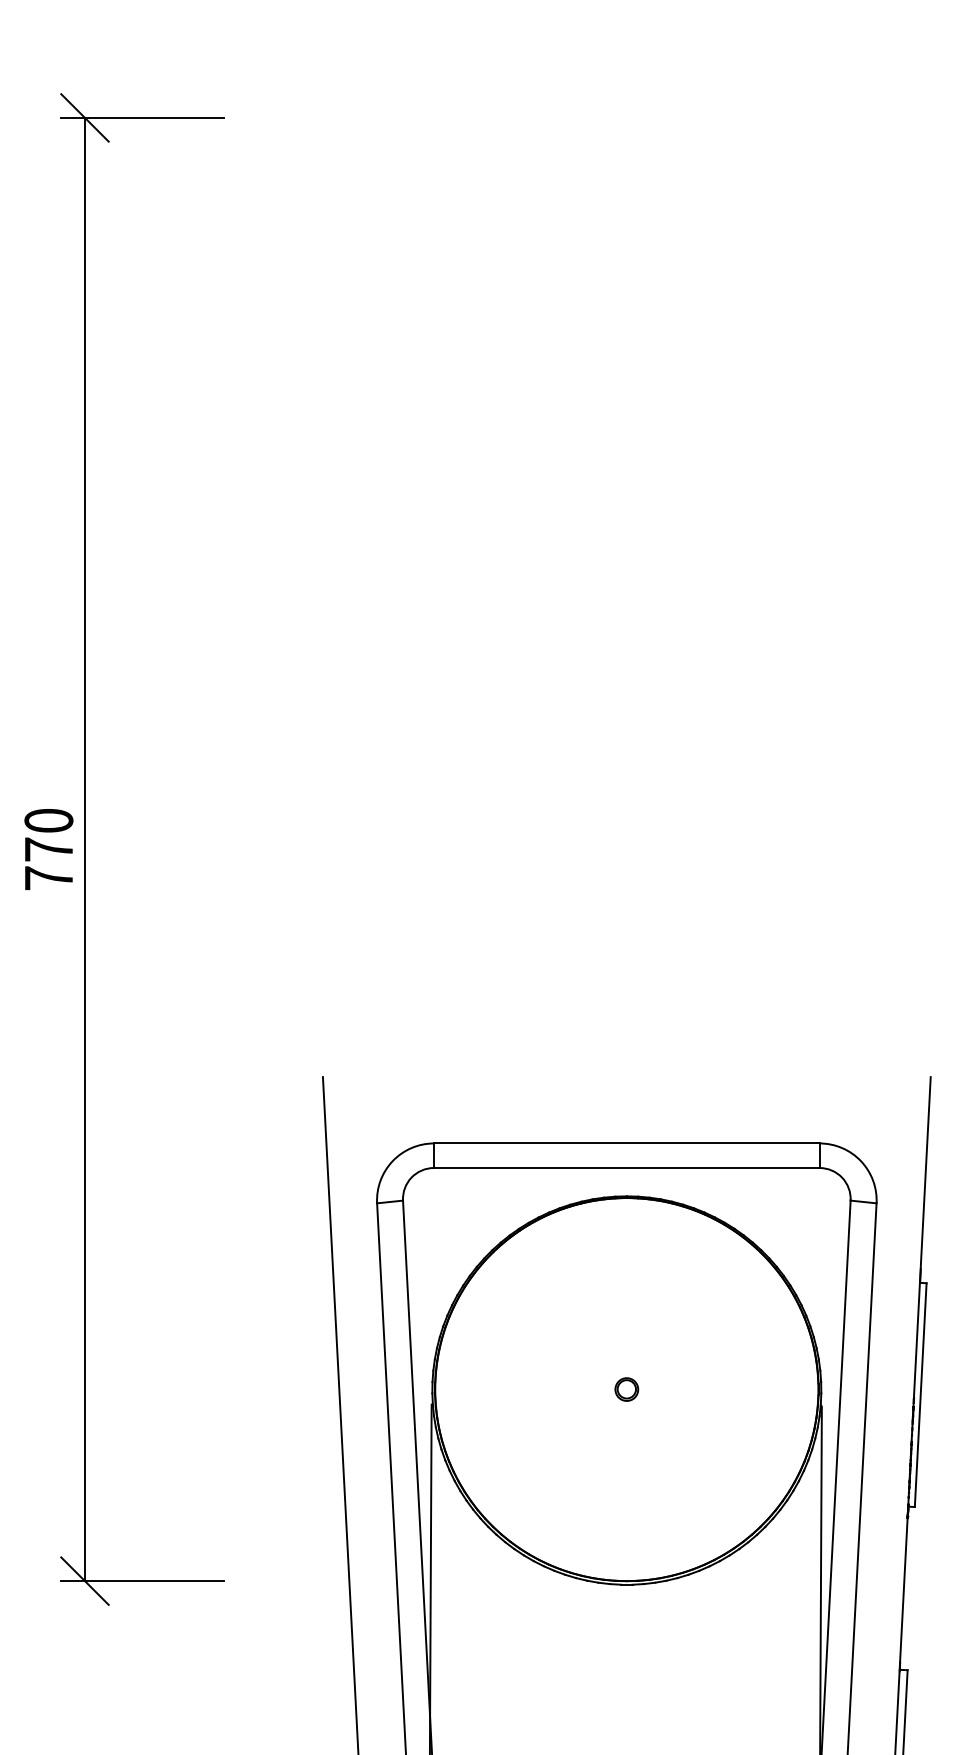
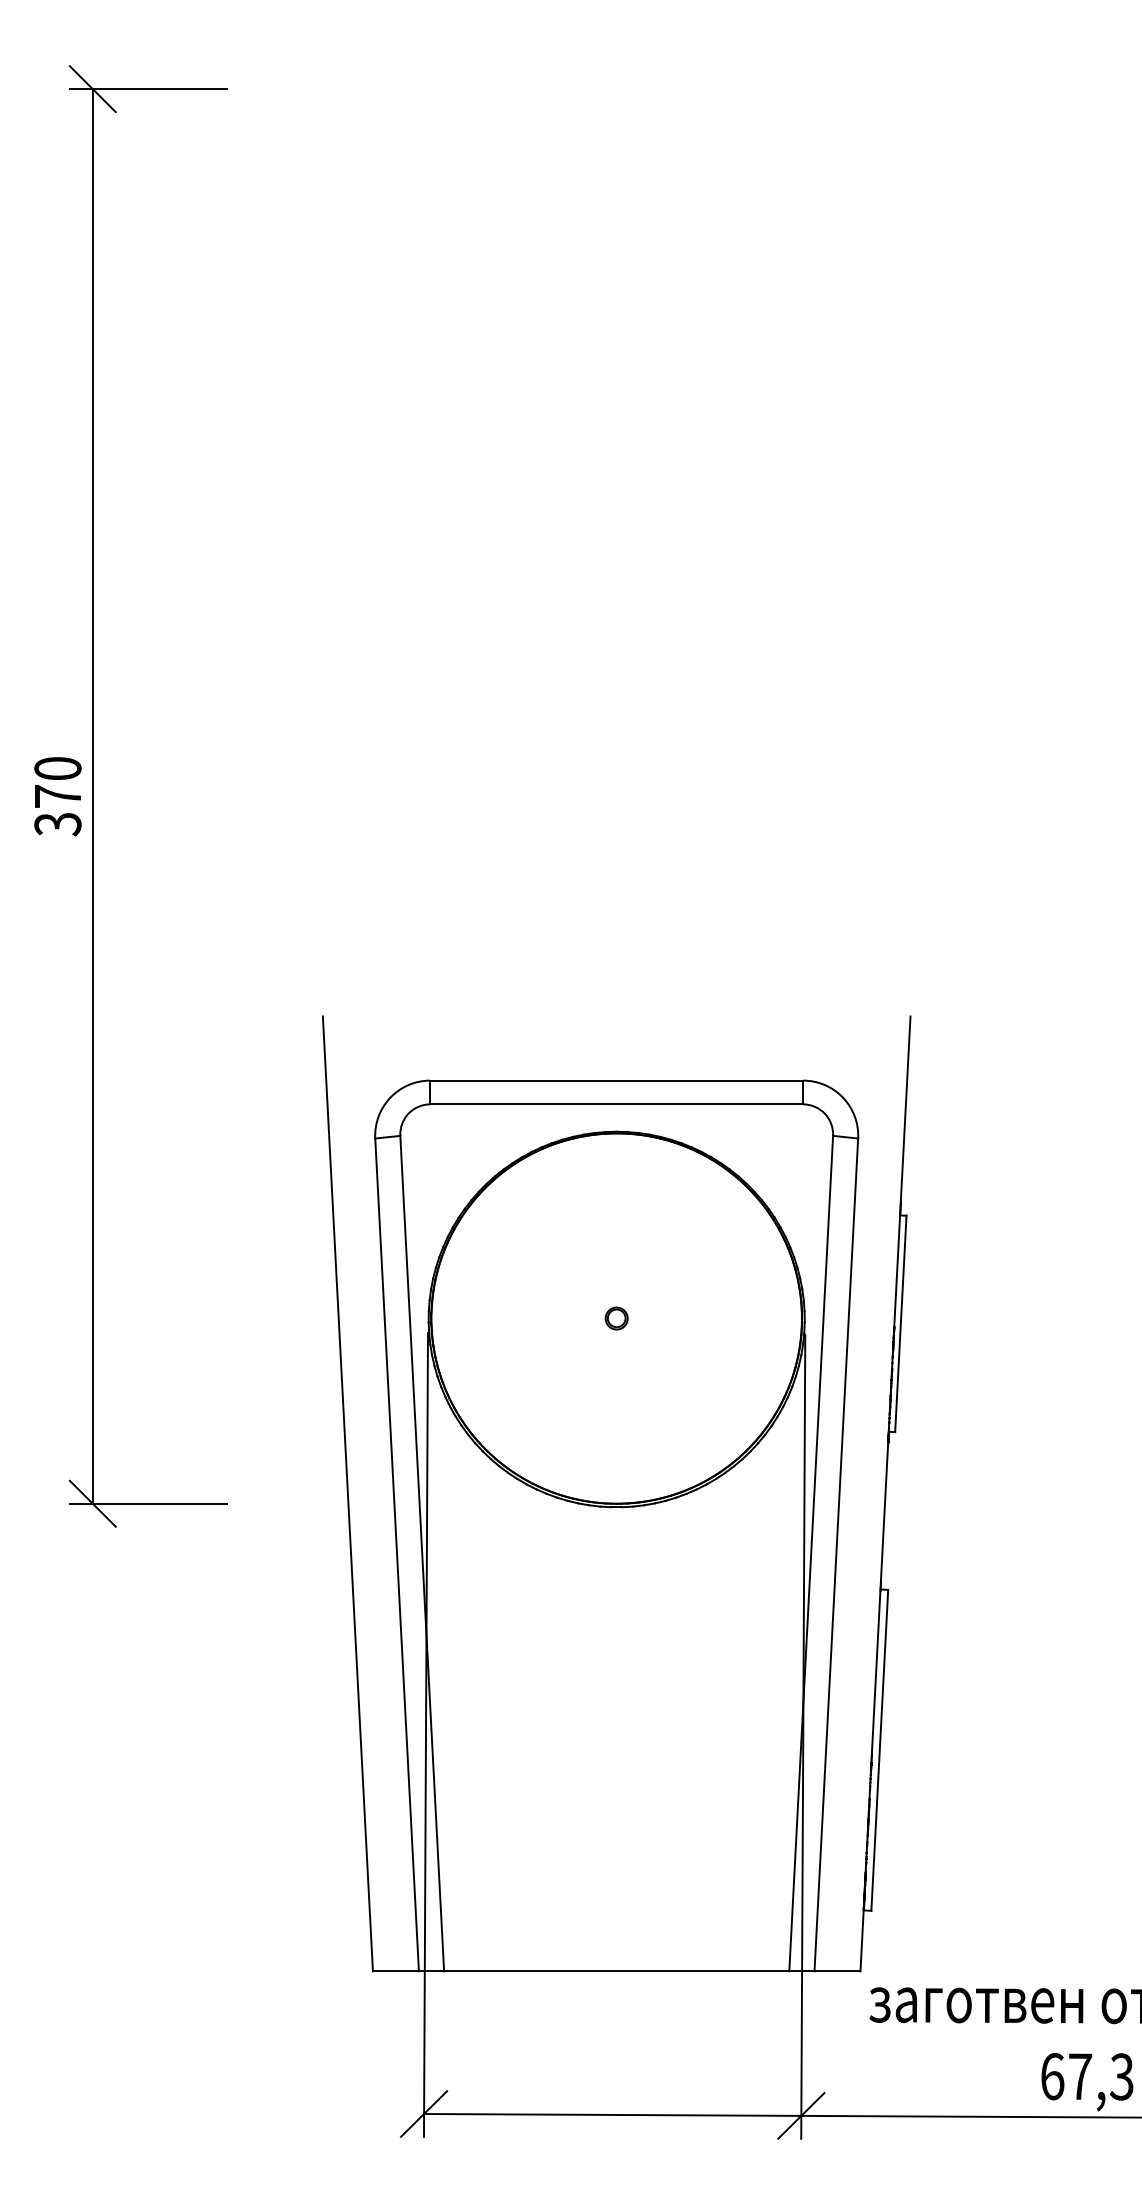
text: (48, 878) -> (57, 824), 770 -> 370

